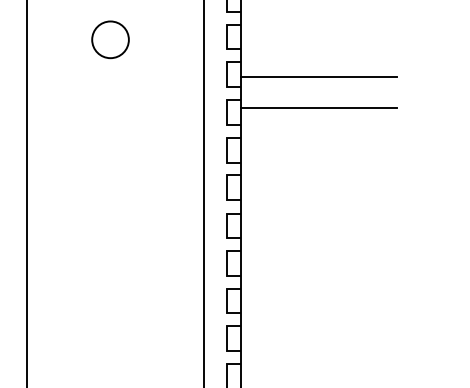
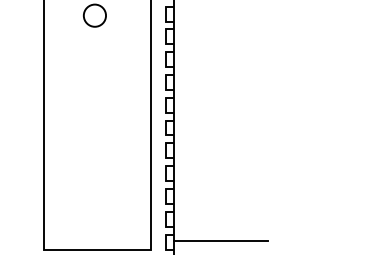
line: (319, 75) -> (221, 37), removed
line: (319, 107) -> (221, 56), removed

